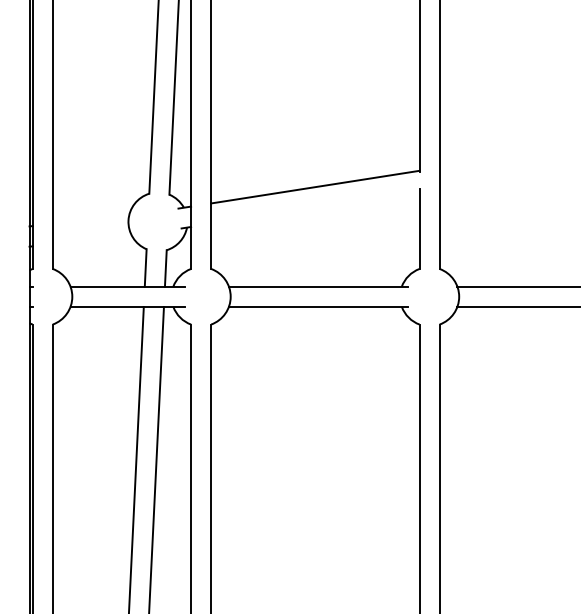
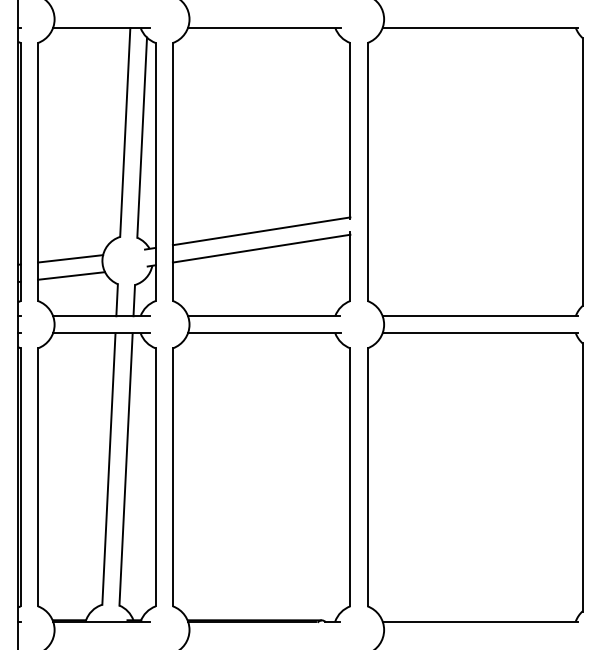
line: (315, 207) -> (261, 248), added
line: (90, 219) -> (70, 258), added
line: (92, 239) -> (71, 275), added

